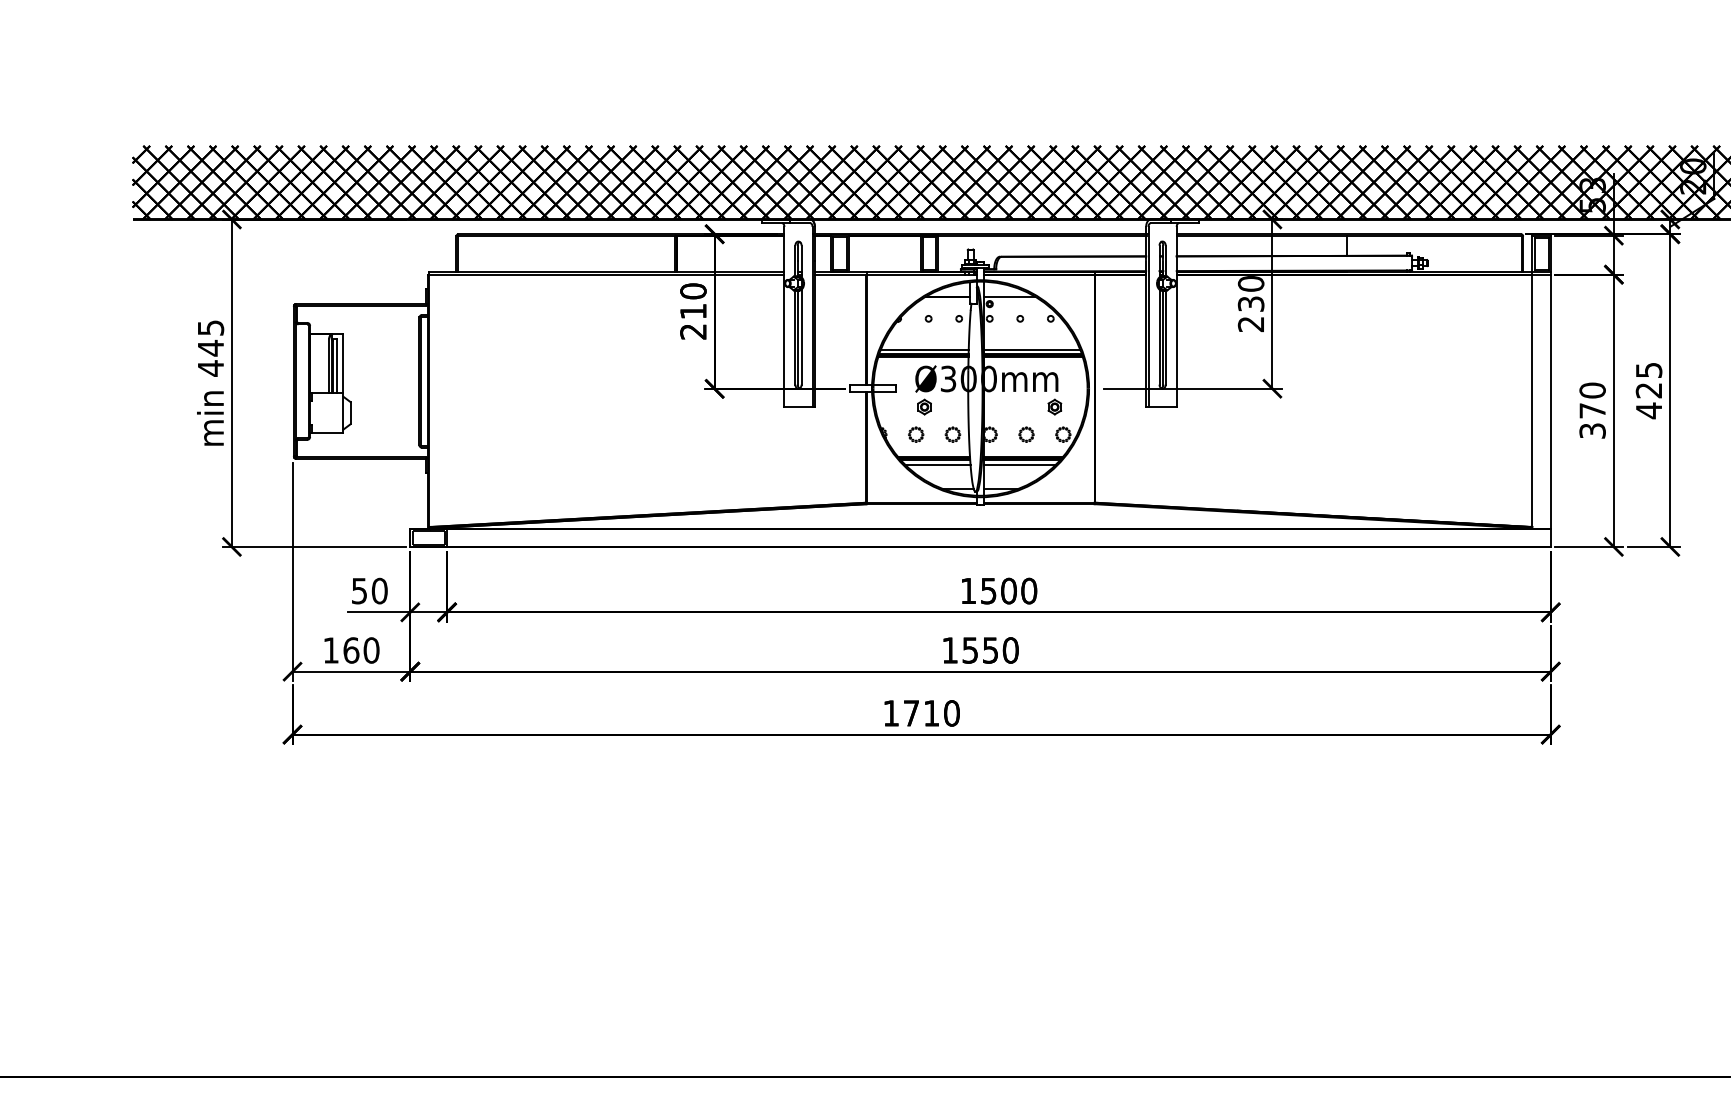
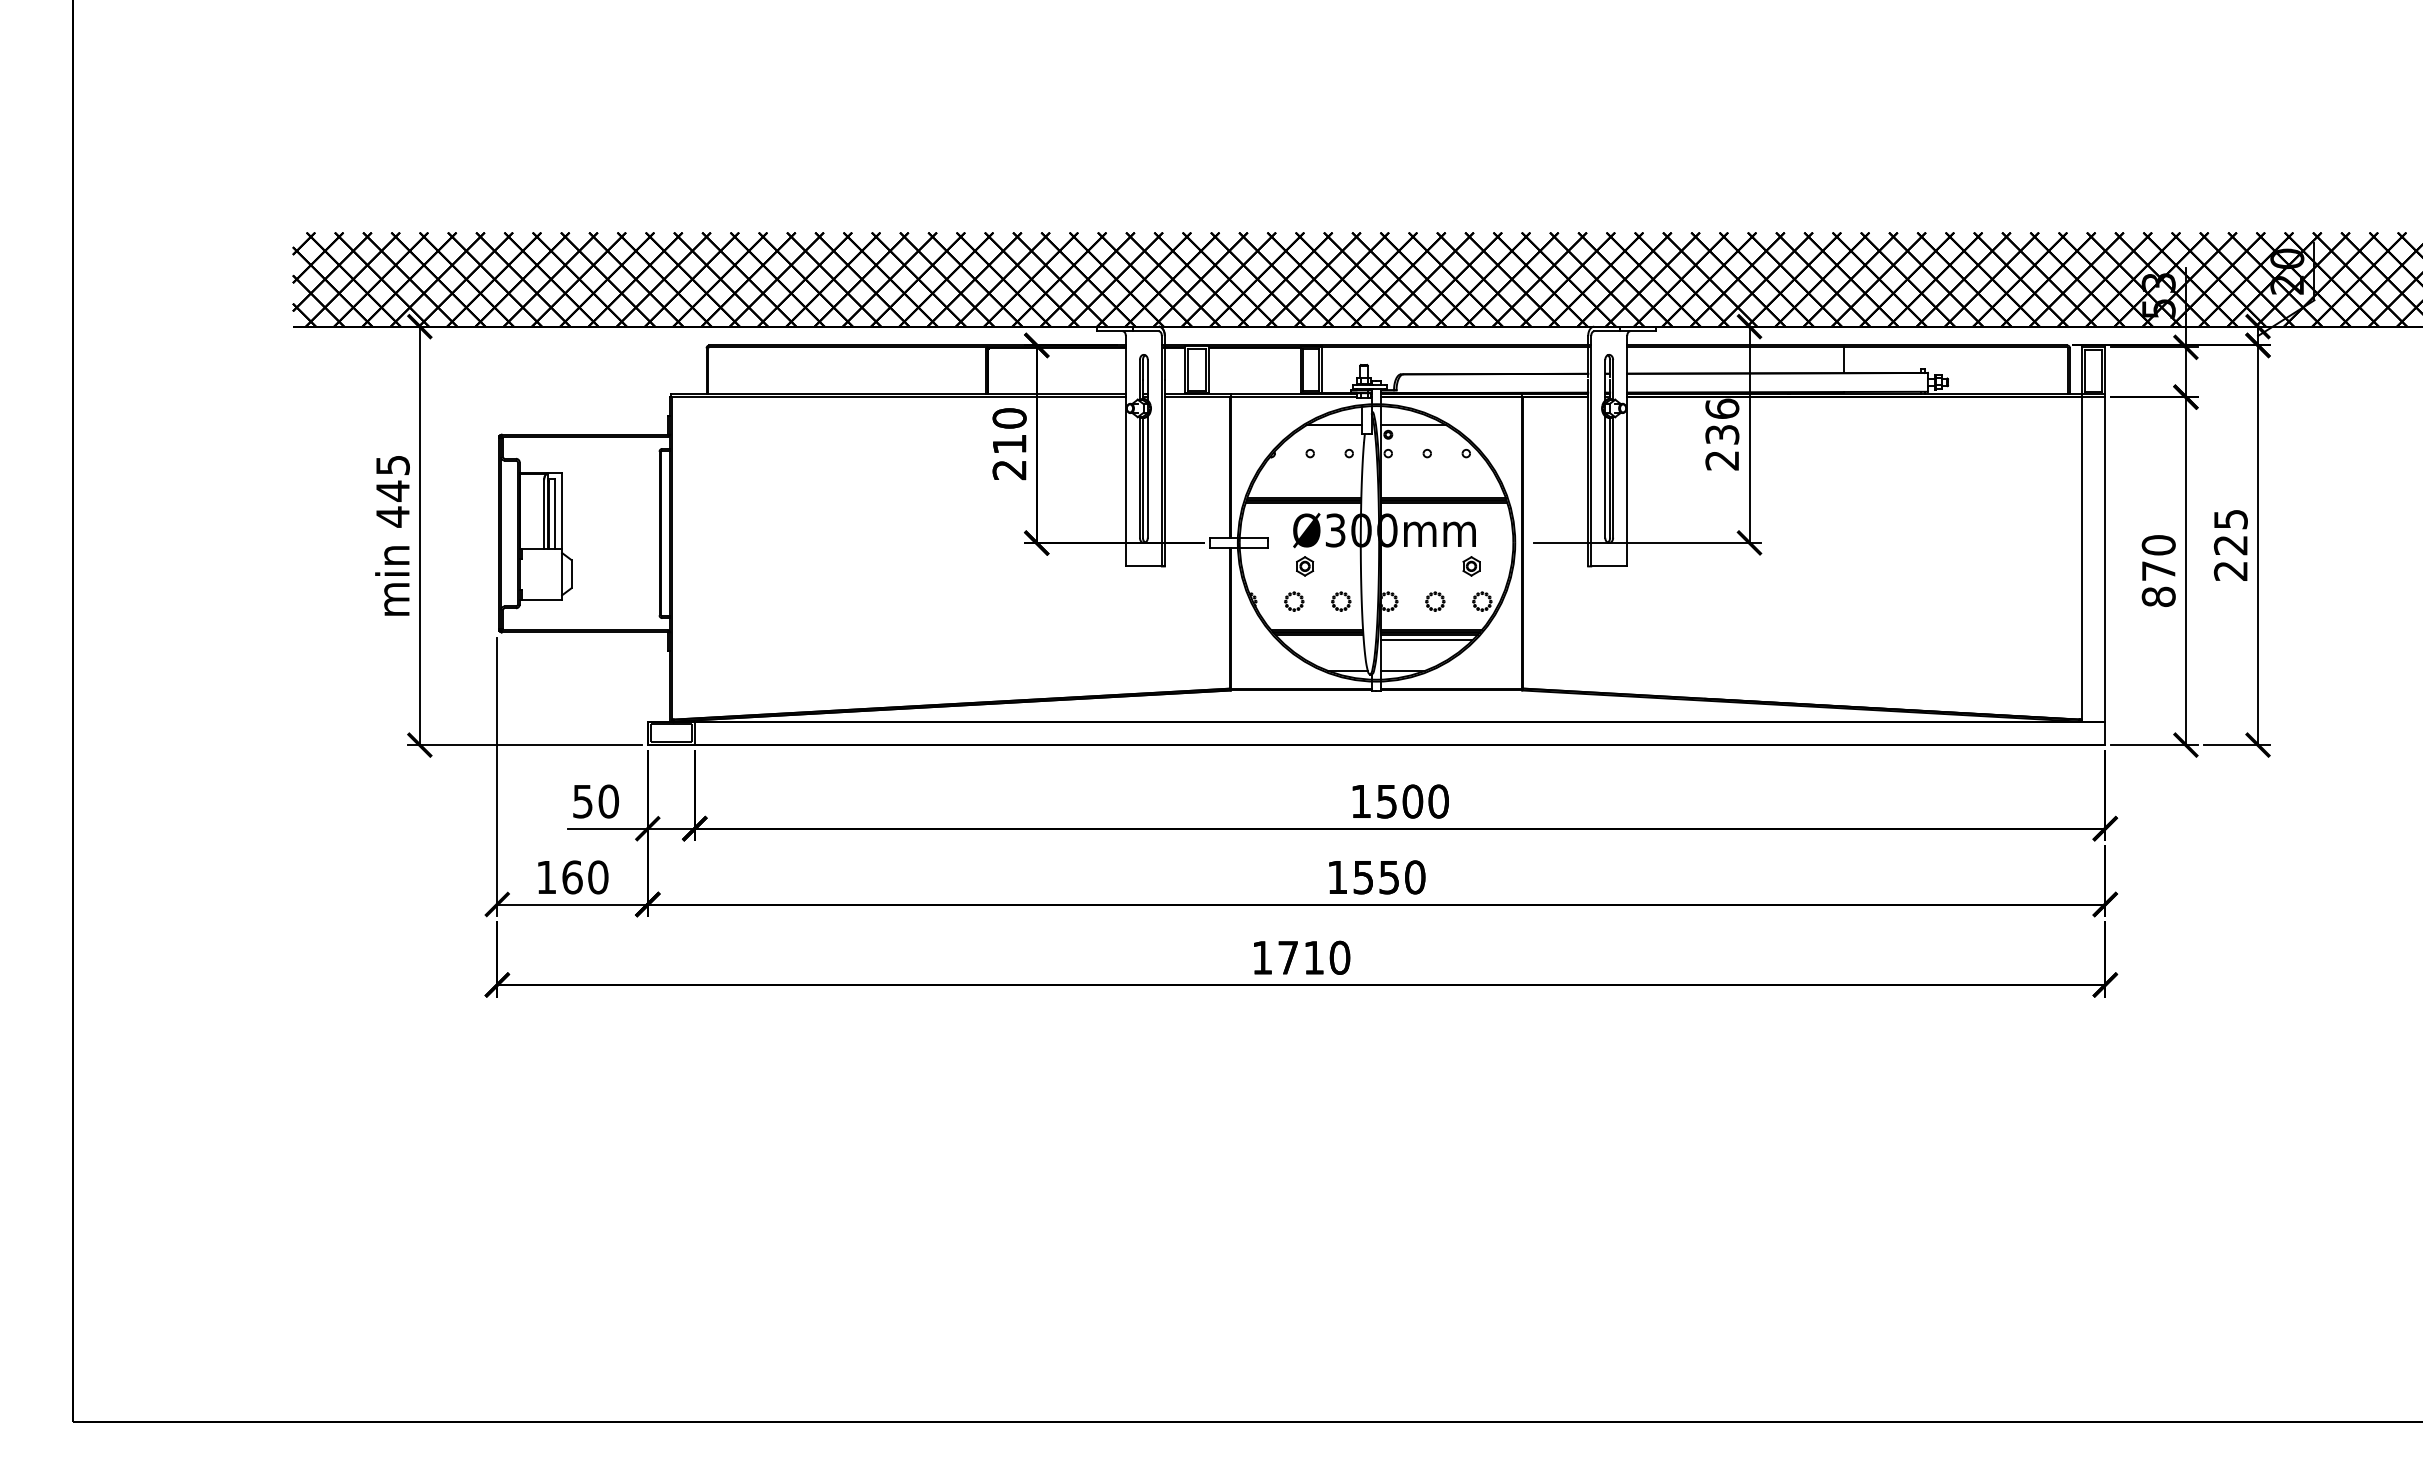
text: (1251, 283) -> (1722, 408), 230 -> 236
line: (924, 350) -> (1305, 493), removed
line: (1032, 350) -> (1442, 493), removed
text: (1648, 410) -> (2230, 570), 425 -> 225
text: (1592, 430) -> (2158, 596), 370 -> 870
line: (937, 464) -> (1321, 639), removed

